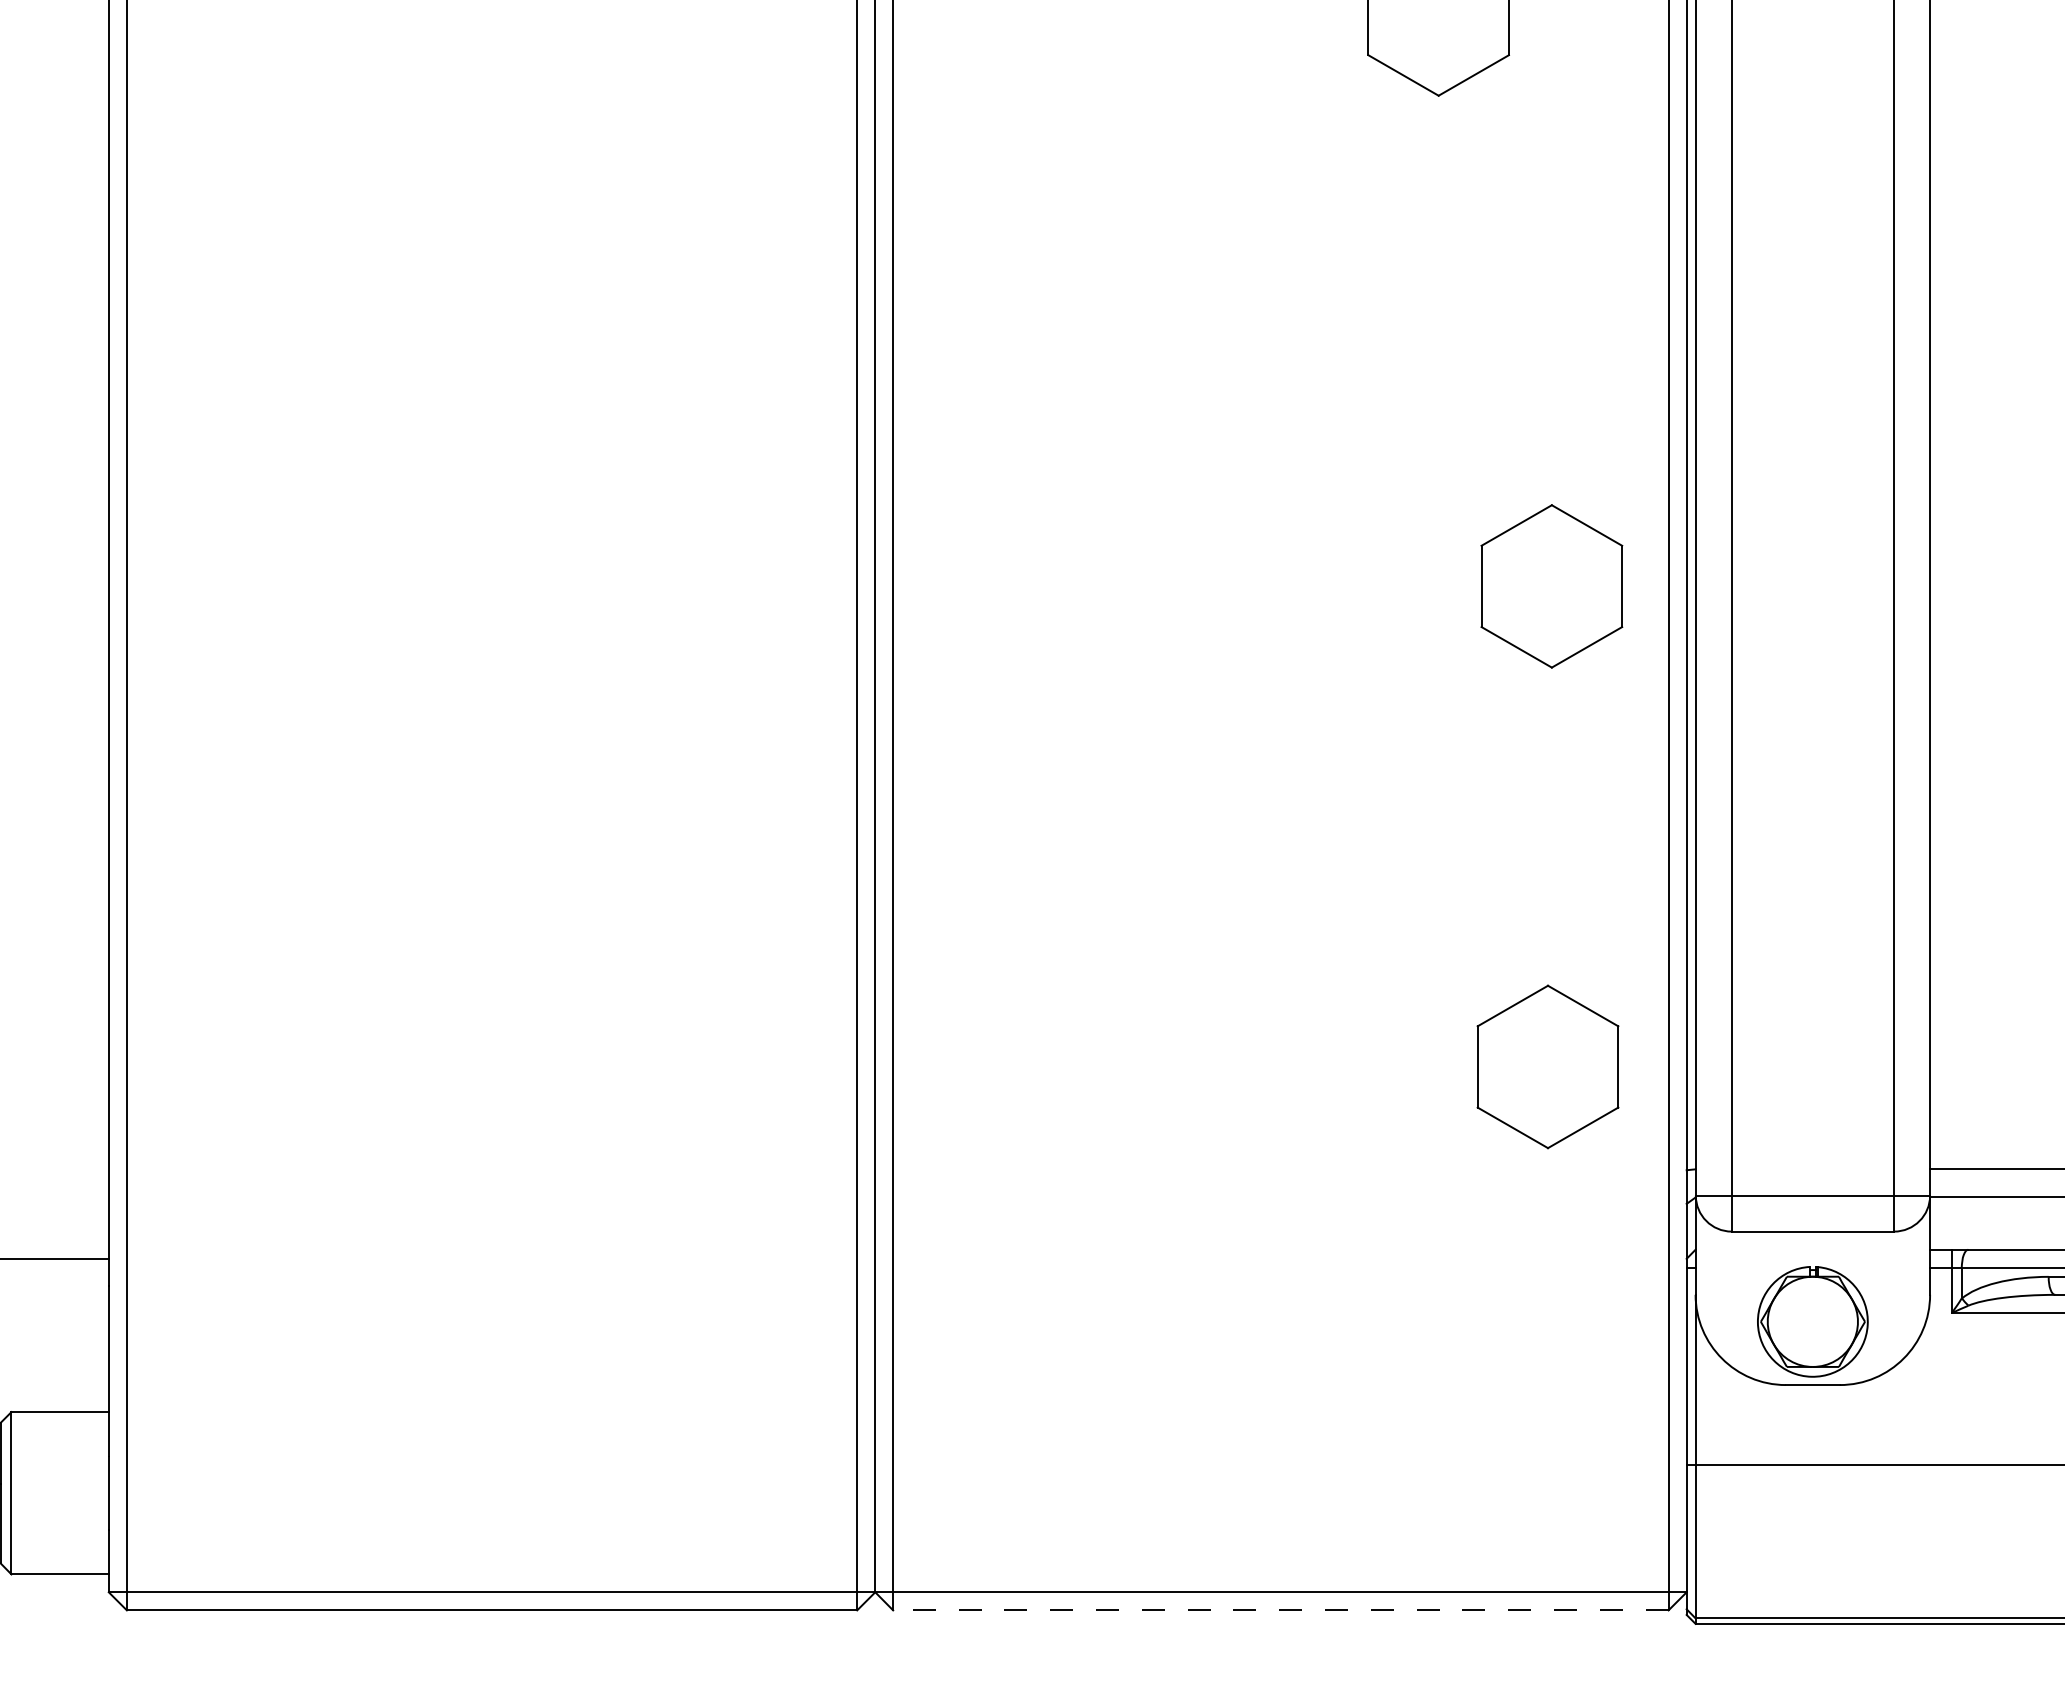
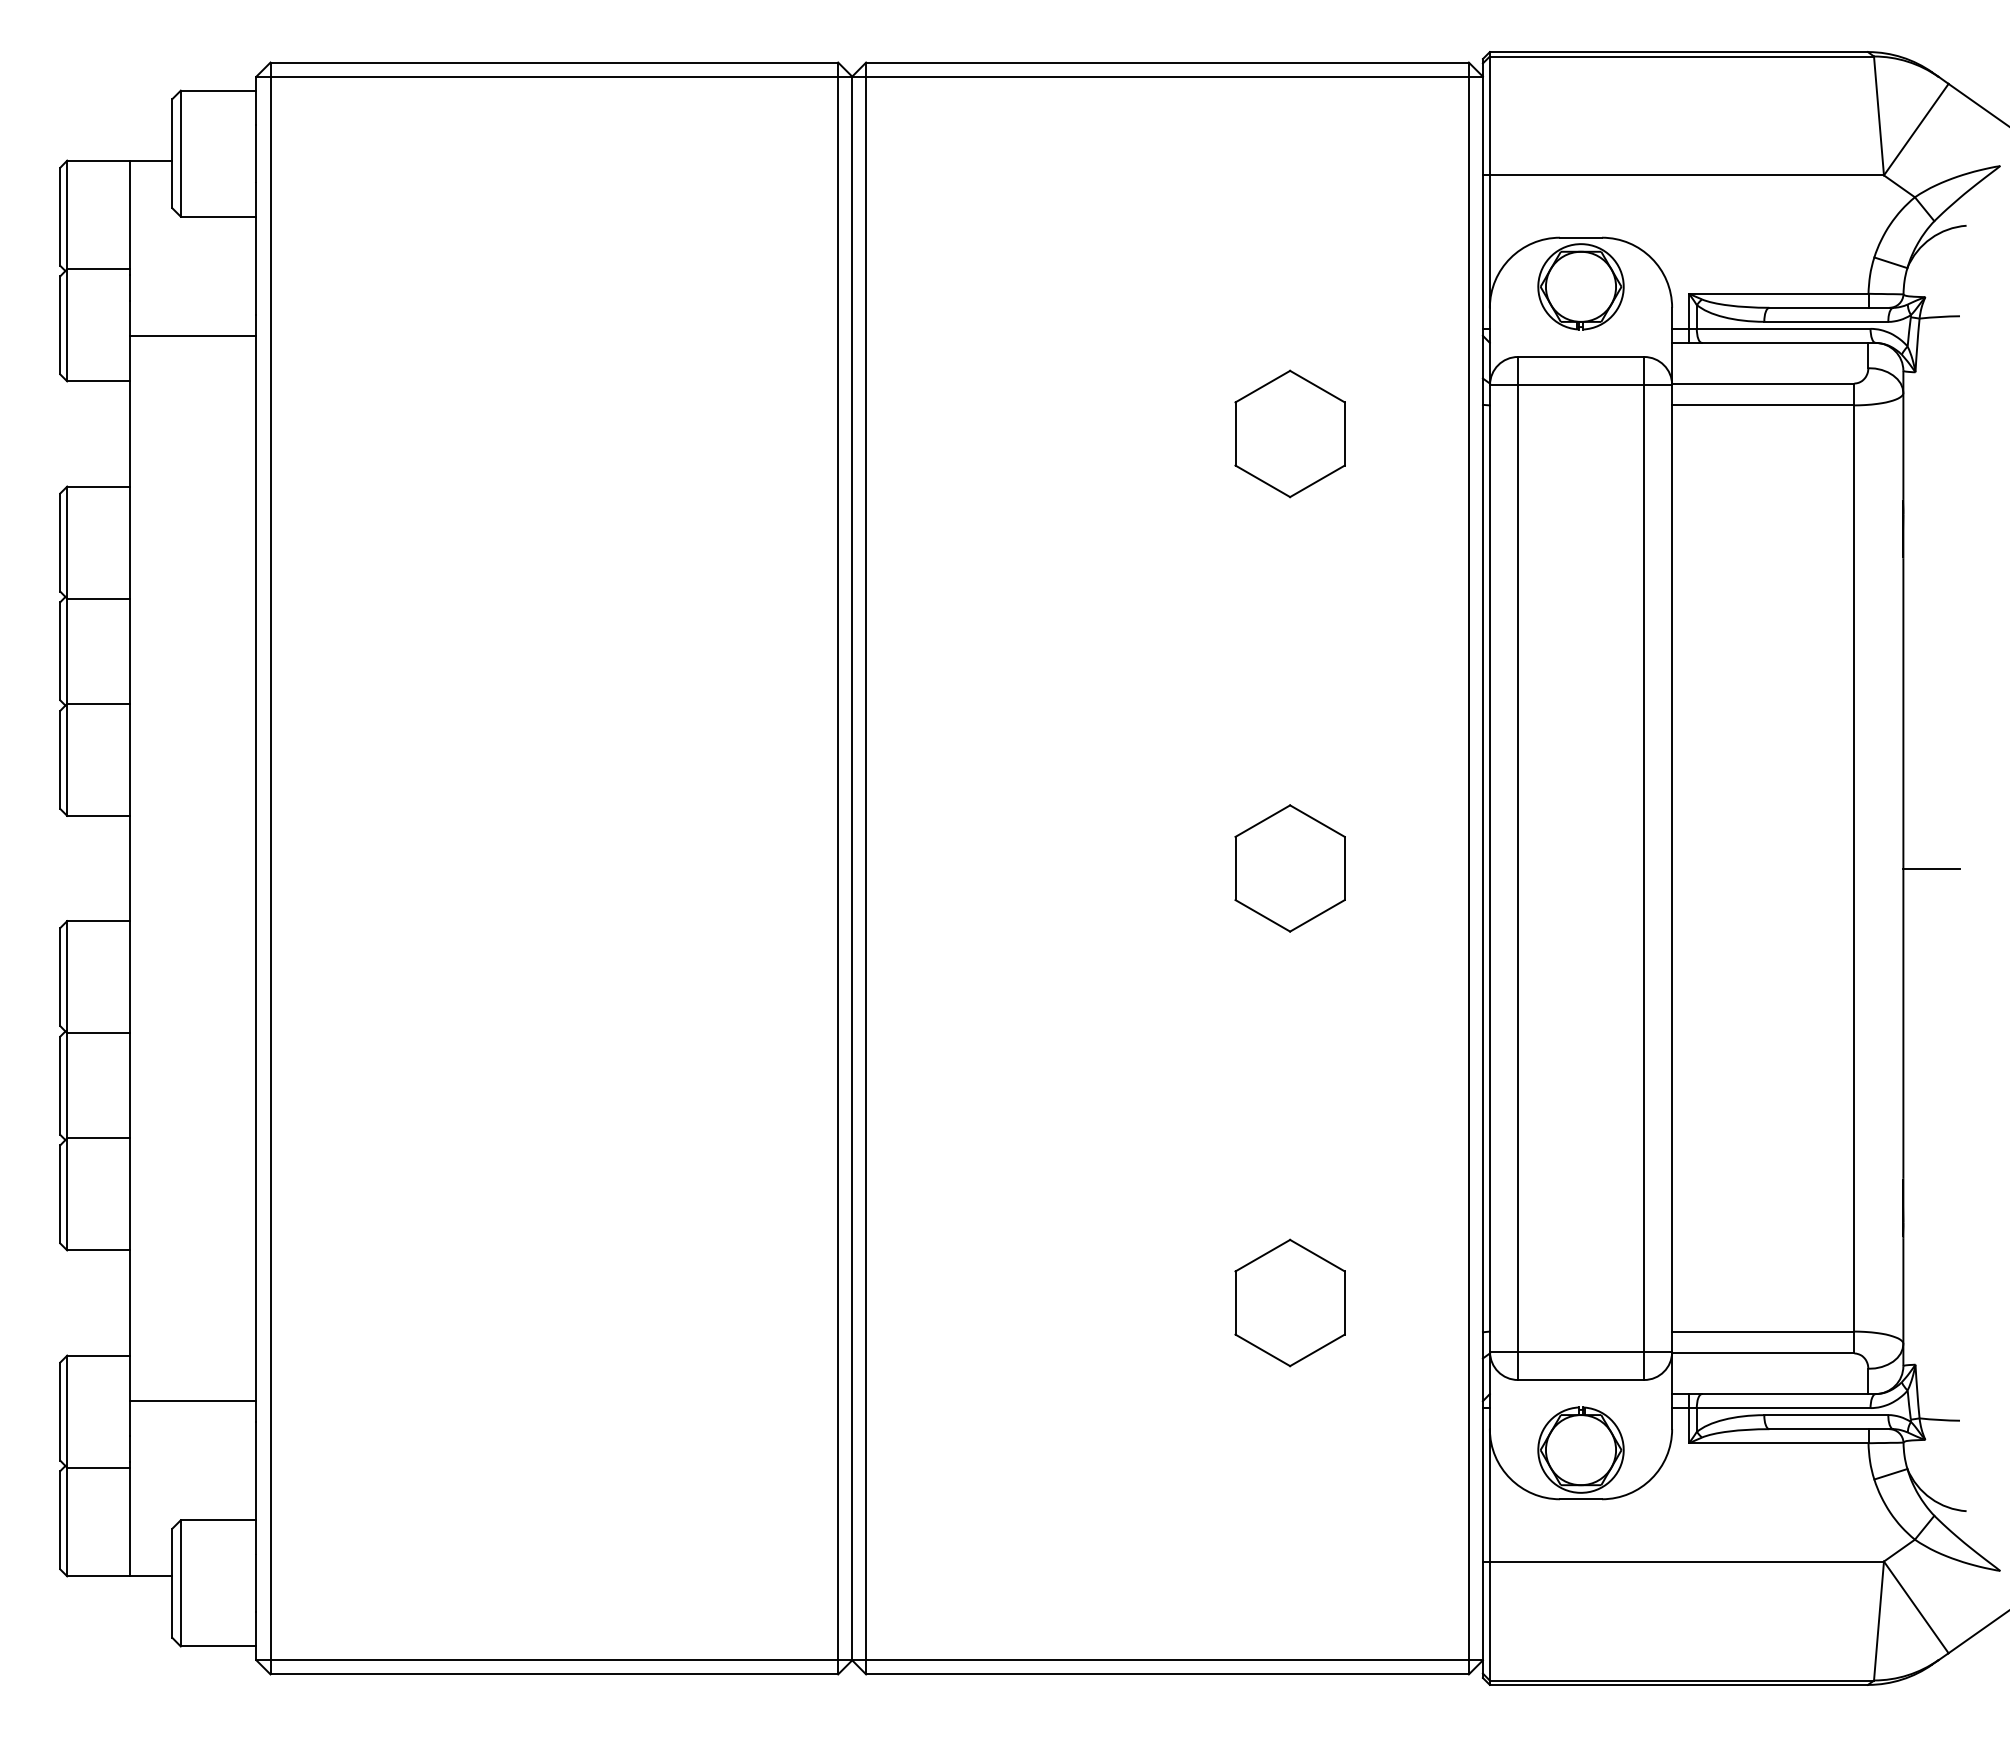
part: (1551, 586) -> (1289, 868), moved
part: (1547, 1066) -> (1289, 1302), moved
line: (1280, 1610) -> (1167, 1674), dashed -> solid

